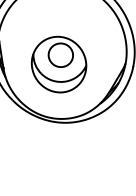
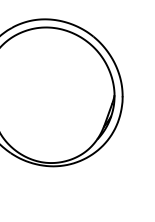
part: (59, 64) -> (49, 108), removed

